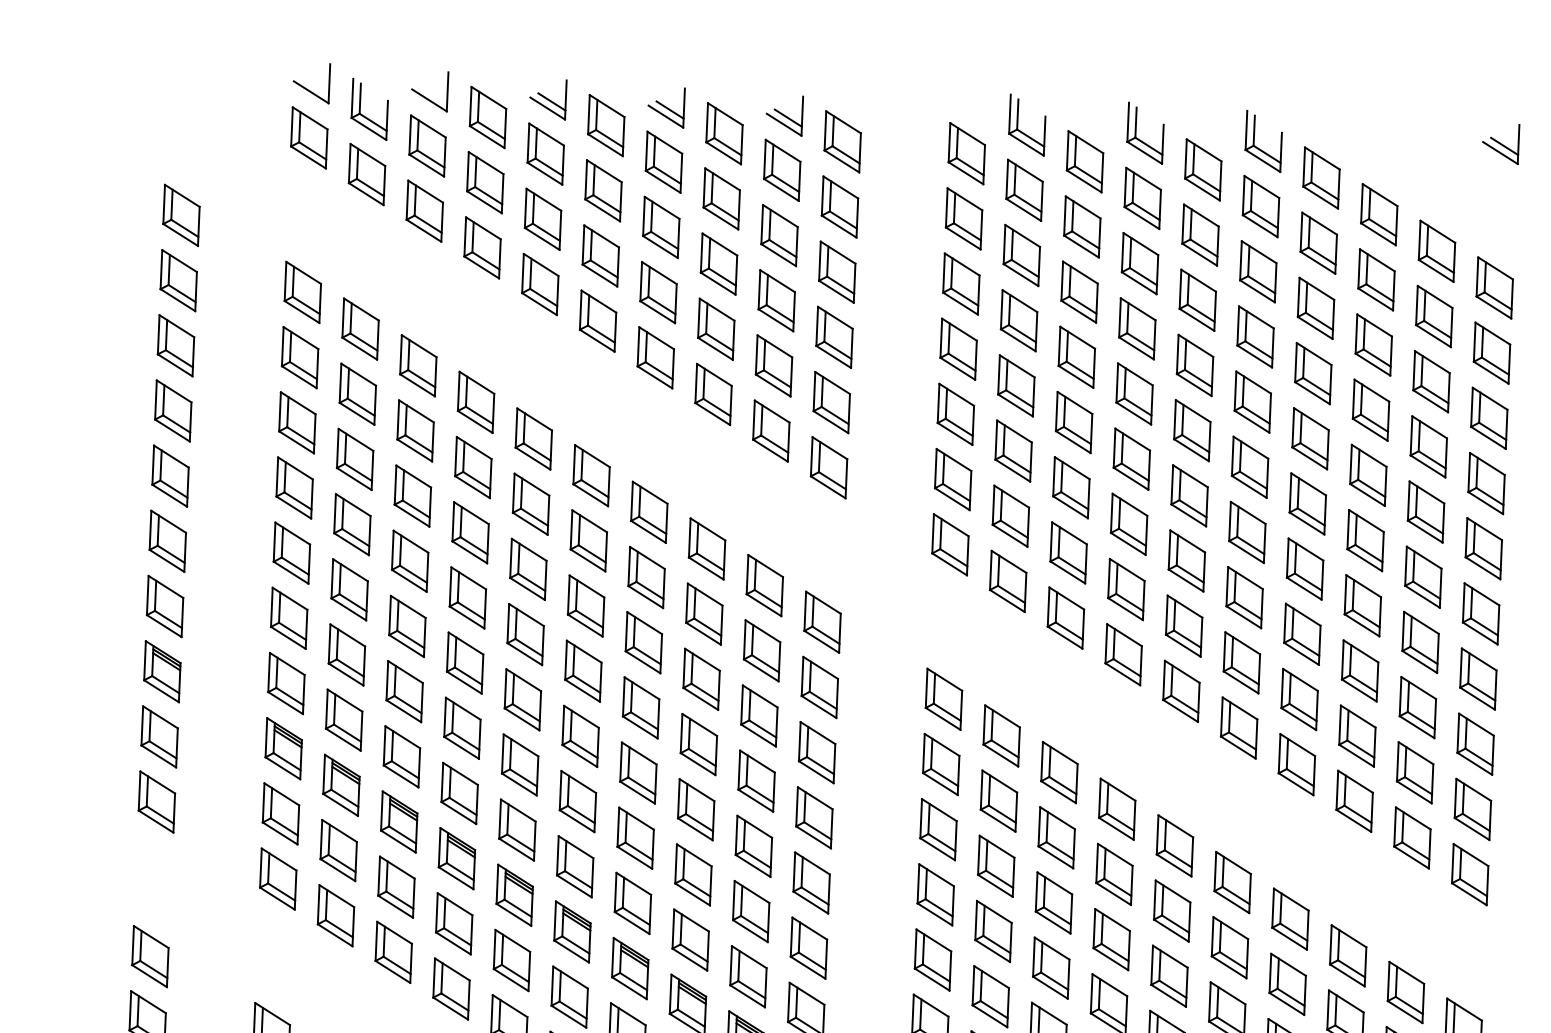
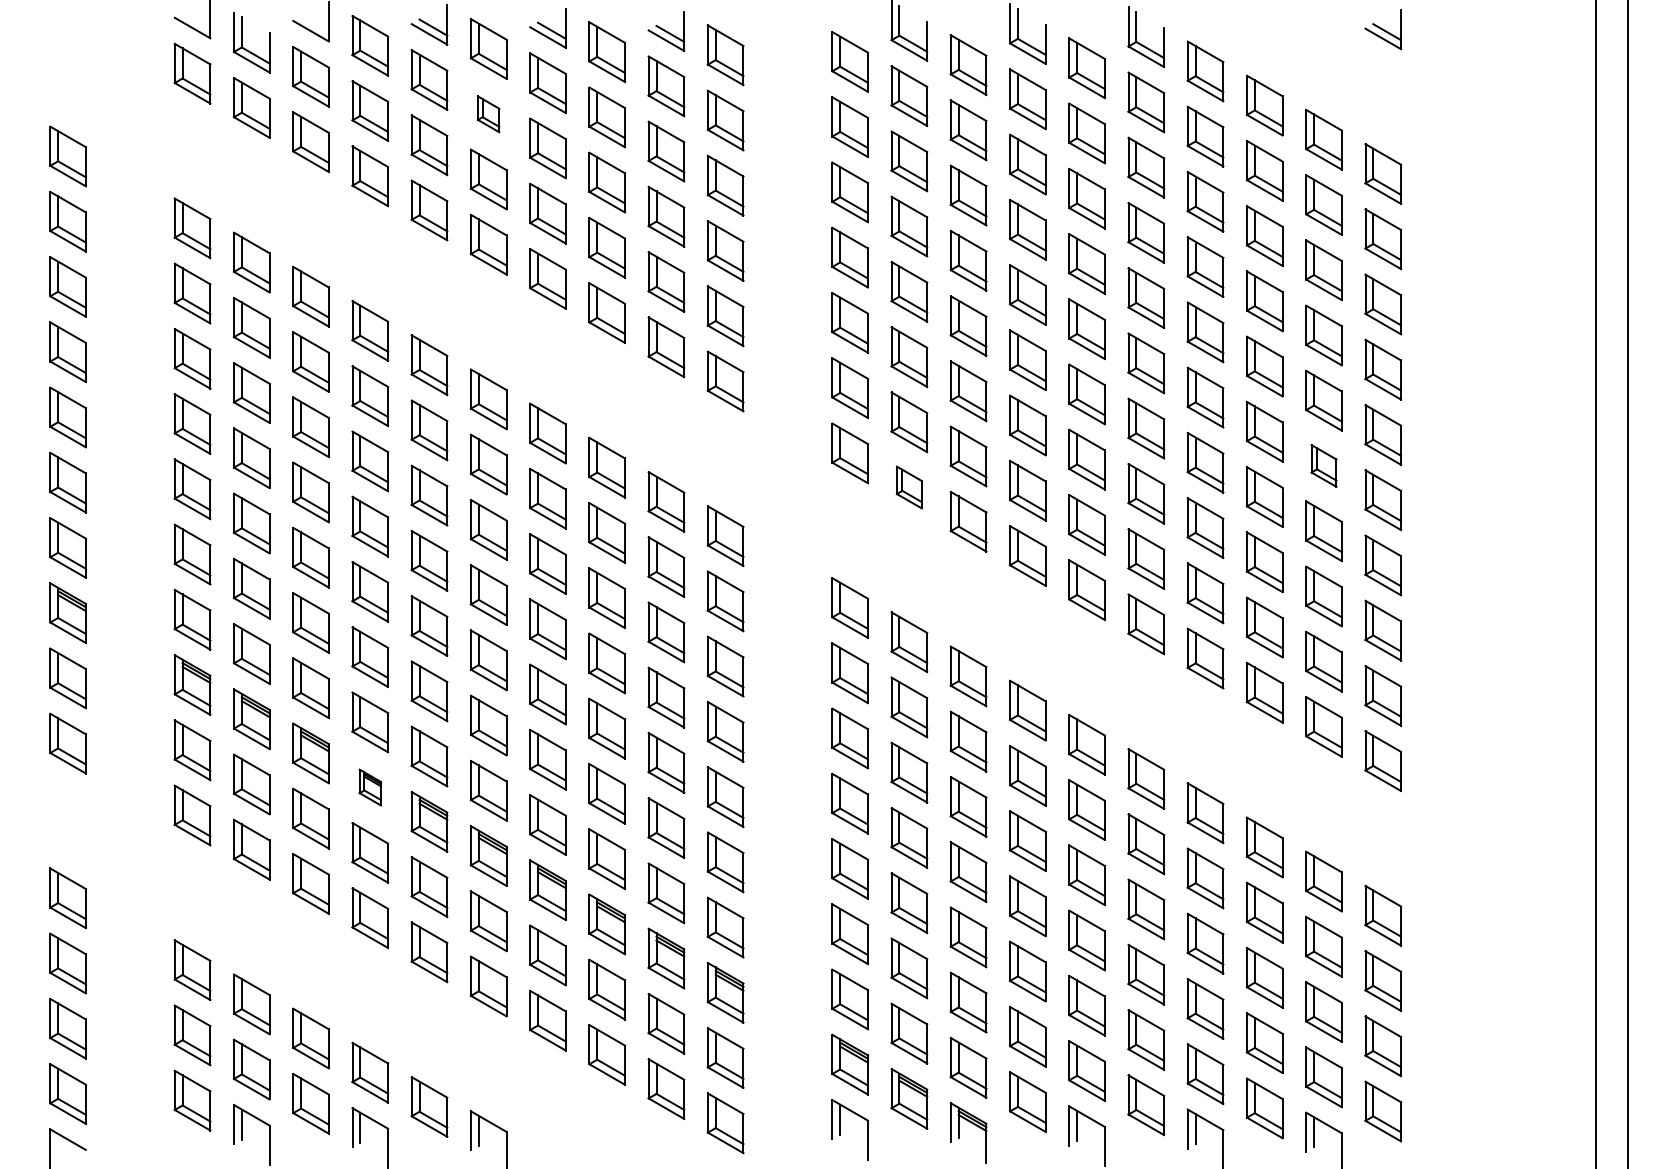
part: (603, 191) -> (488, 114), size x0.6
part: (1422, 576) -> (1323, 465), size x0.7
part: (1008, 581) -> (909, 487), size x0.7
part: (457, 858) -> (370, 787), size x0.6

